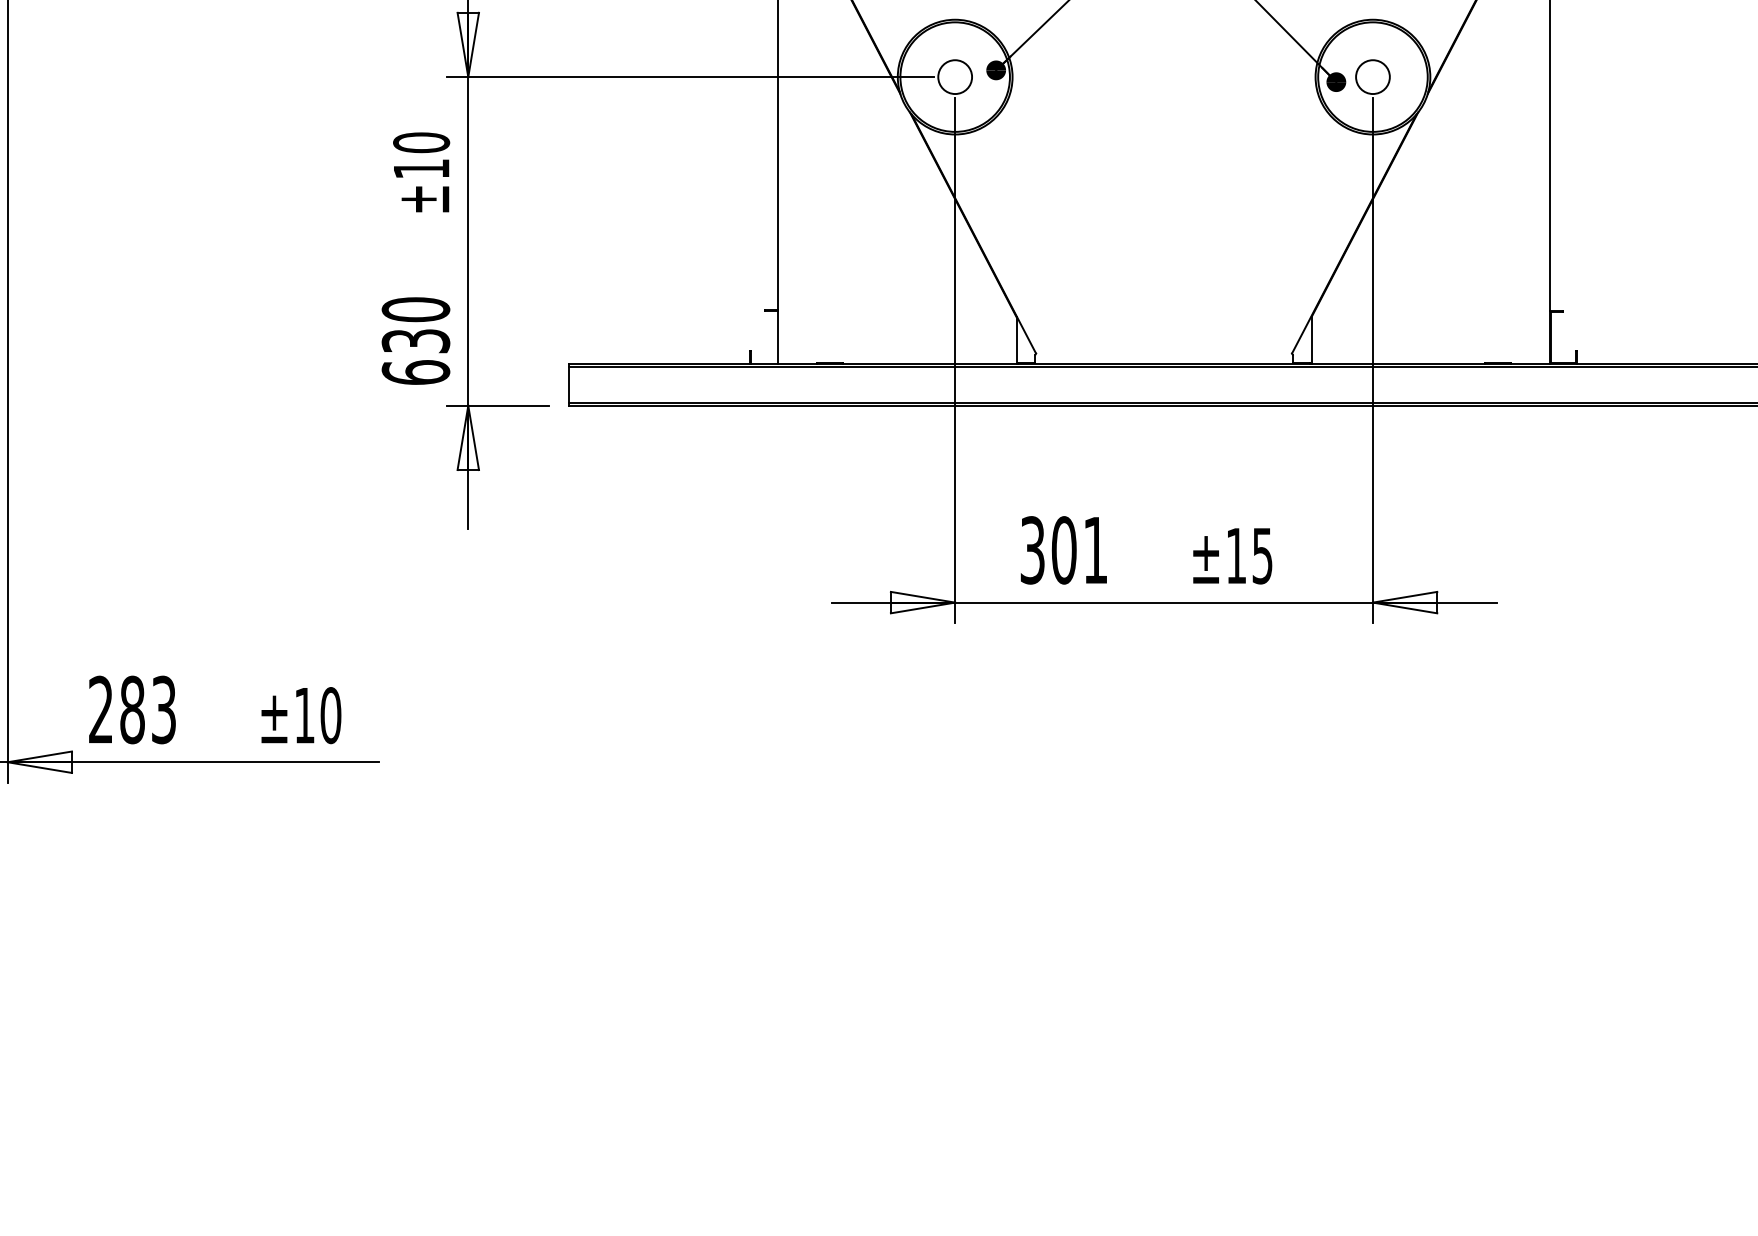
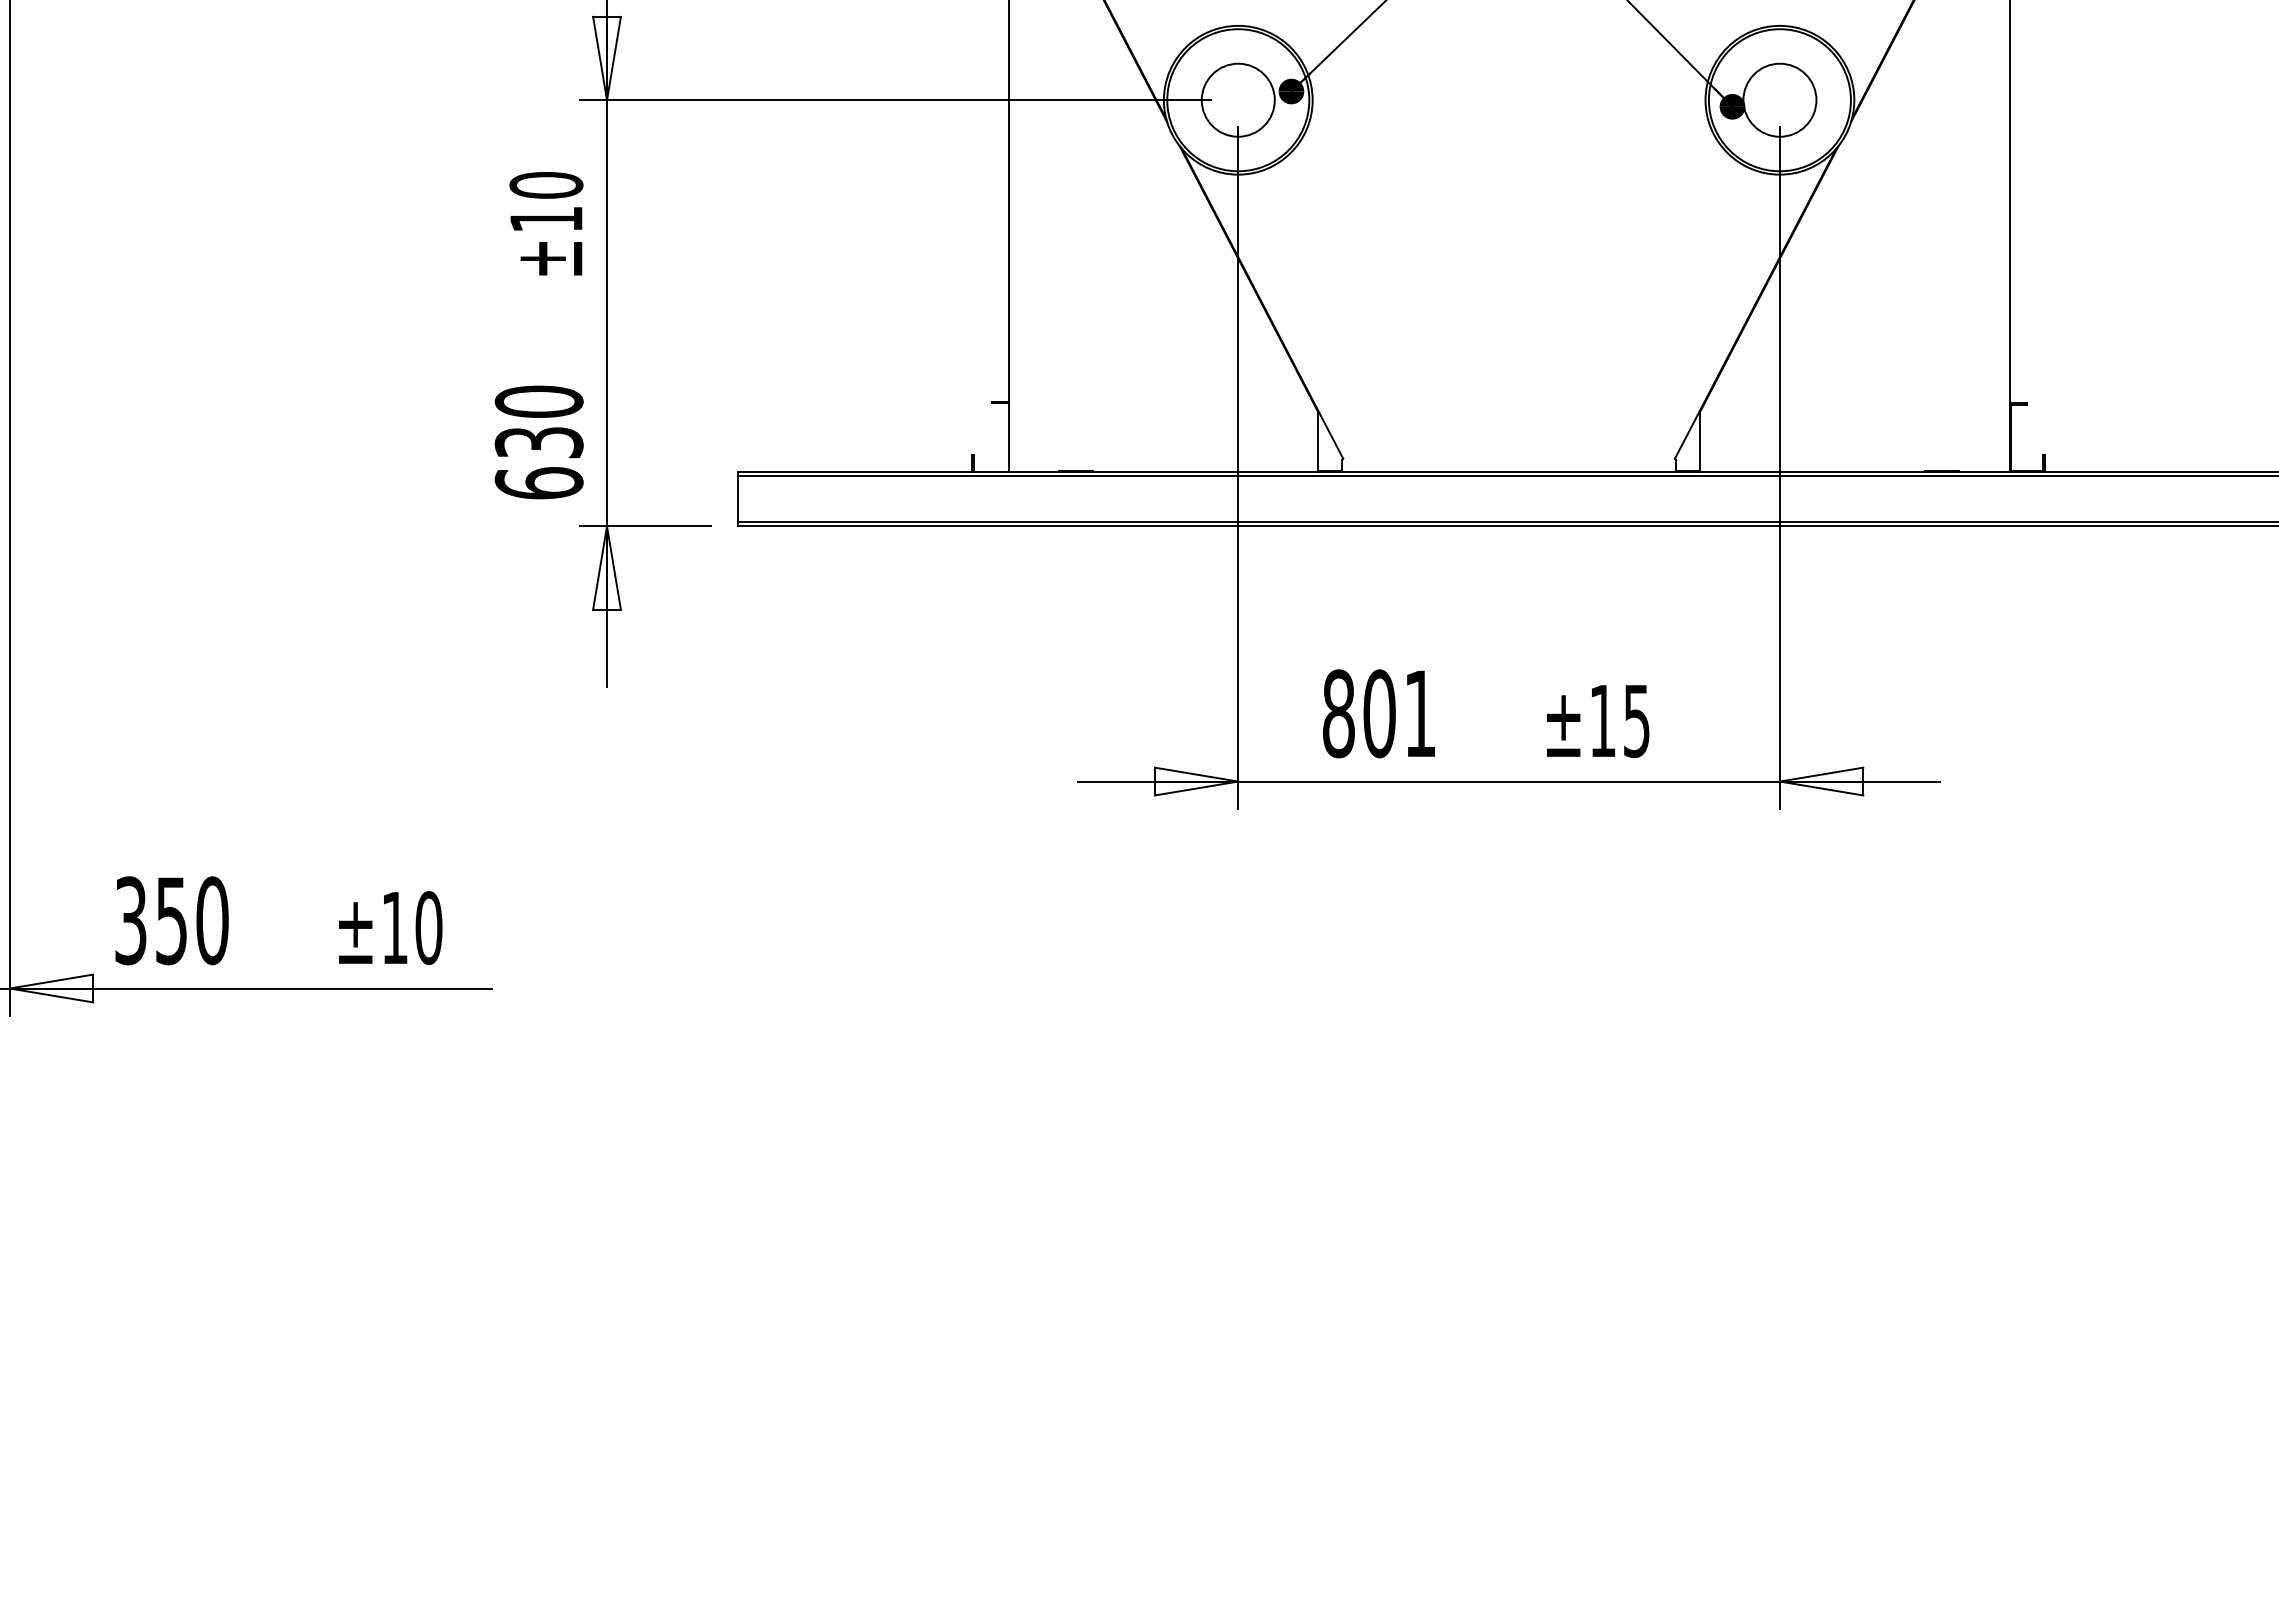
circle: (954, 76) -> (1237, 99), size x1.67
circle: (1372, 76) -> (1779, 99), size x1.67
text: (1032, 550) -> (1338, 713), 301 -> 801
text: (132, 709) -> (171, 920), 283 -> 350

